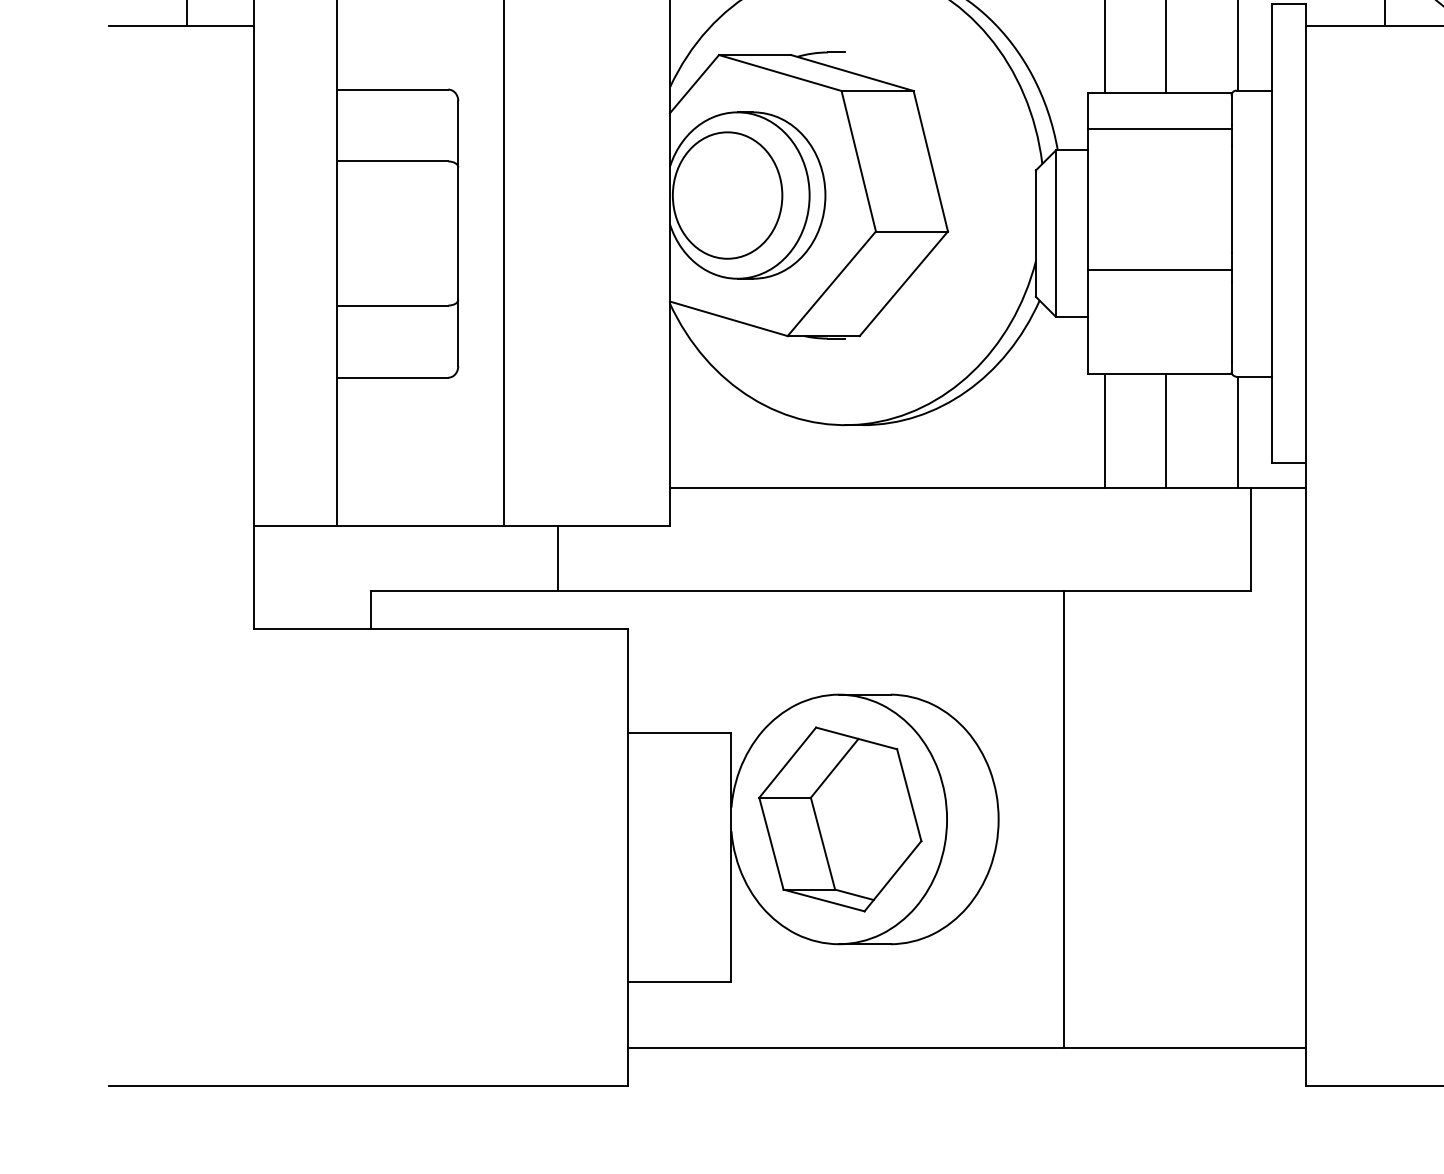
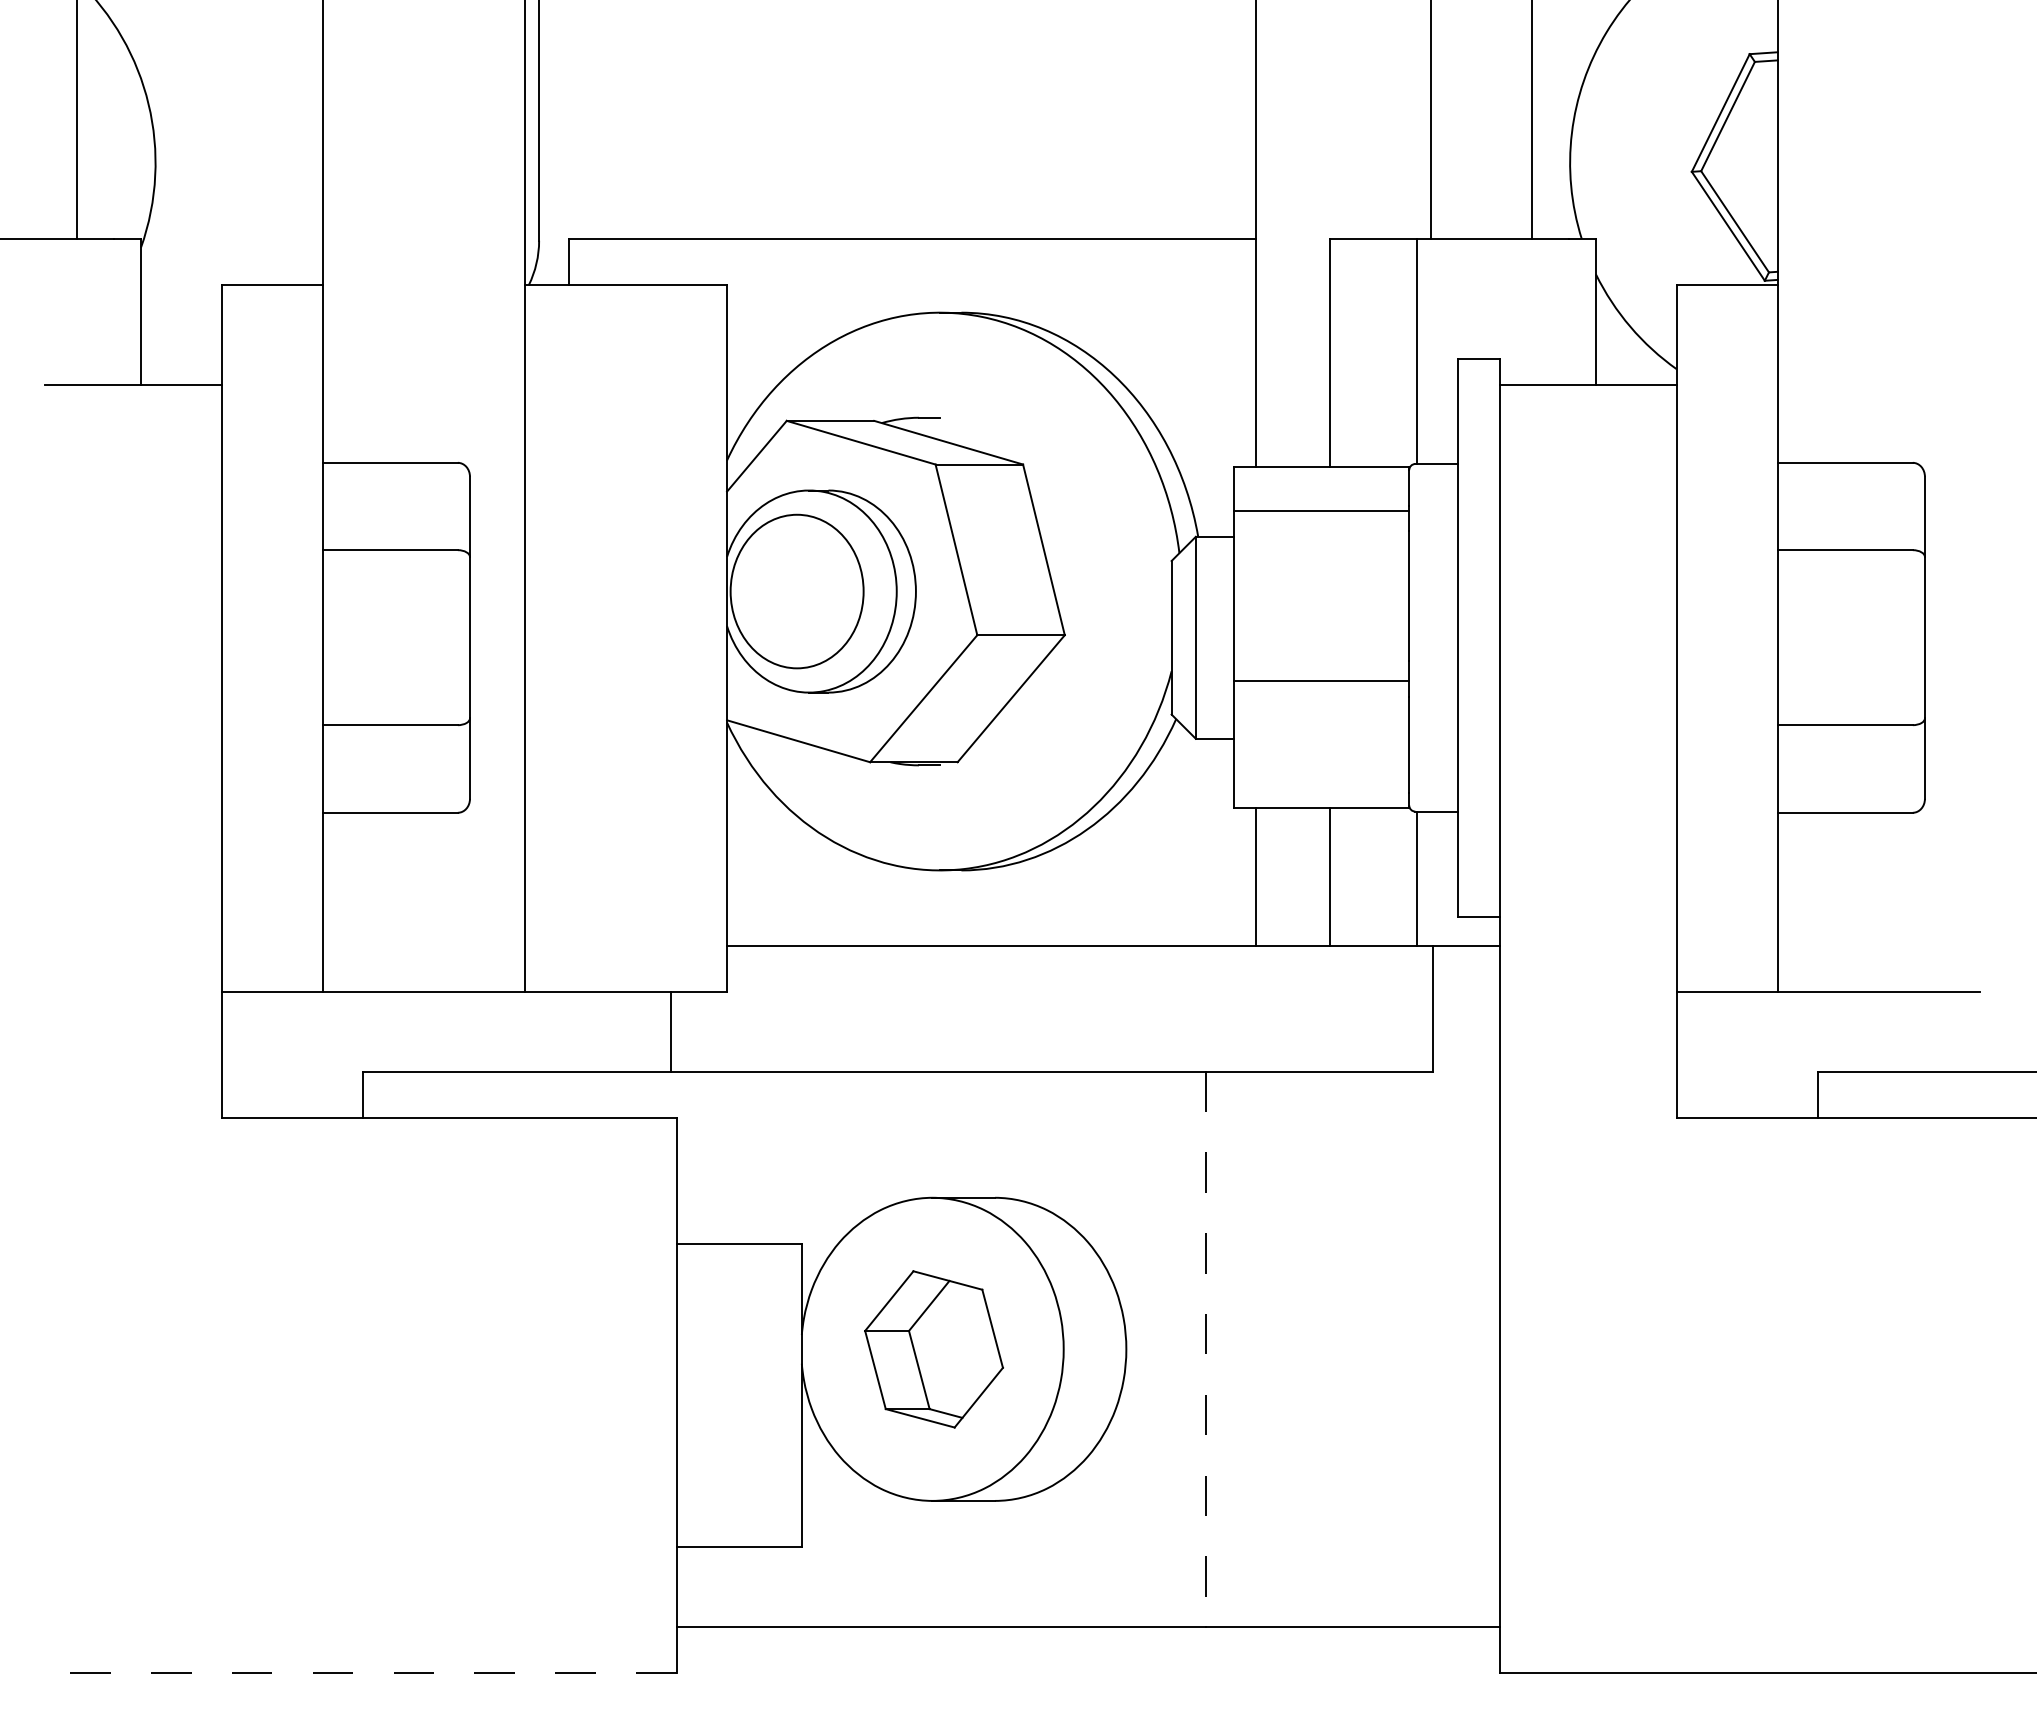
line: (557, 557) -> (670, 1031), moved
part: (839, 819) -> (933, 1349), size x0.7
line: (1063, 819) -> (1205, 1349), solid -> dashed
line: (368, 1086) -> (360, 1673), solid -> dashed

